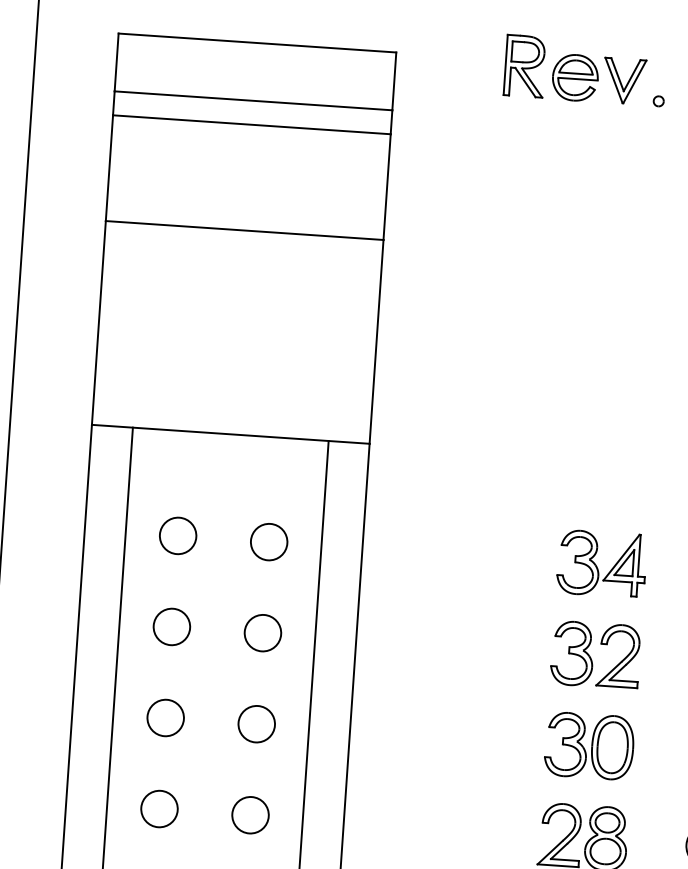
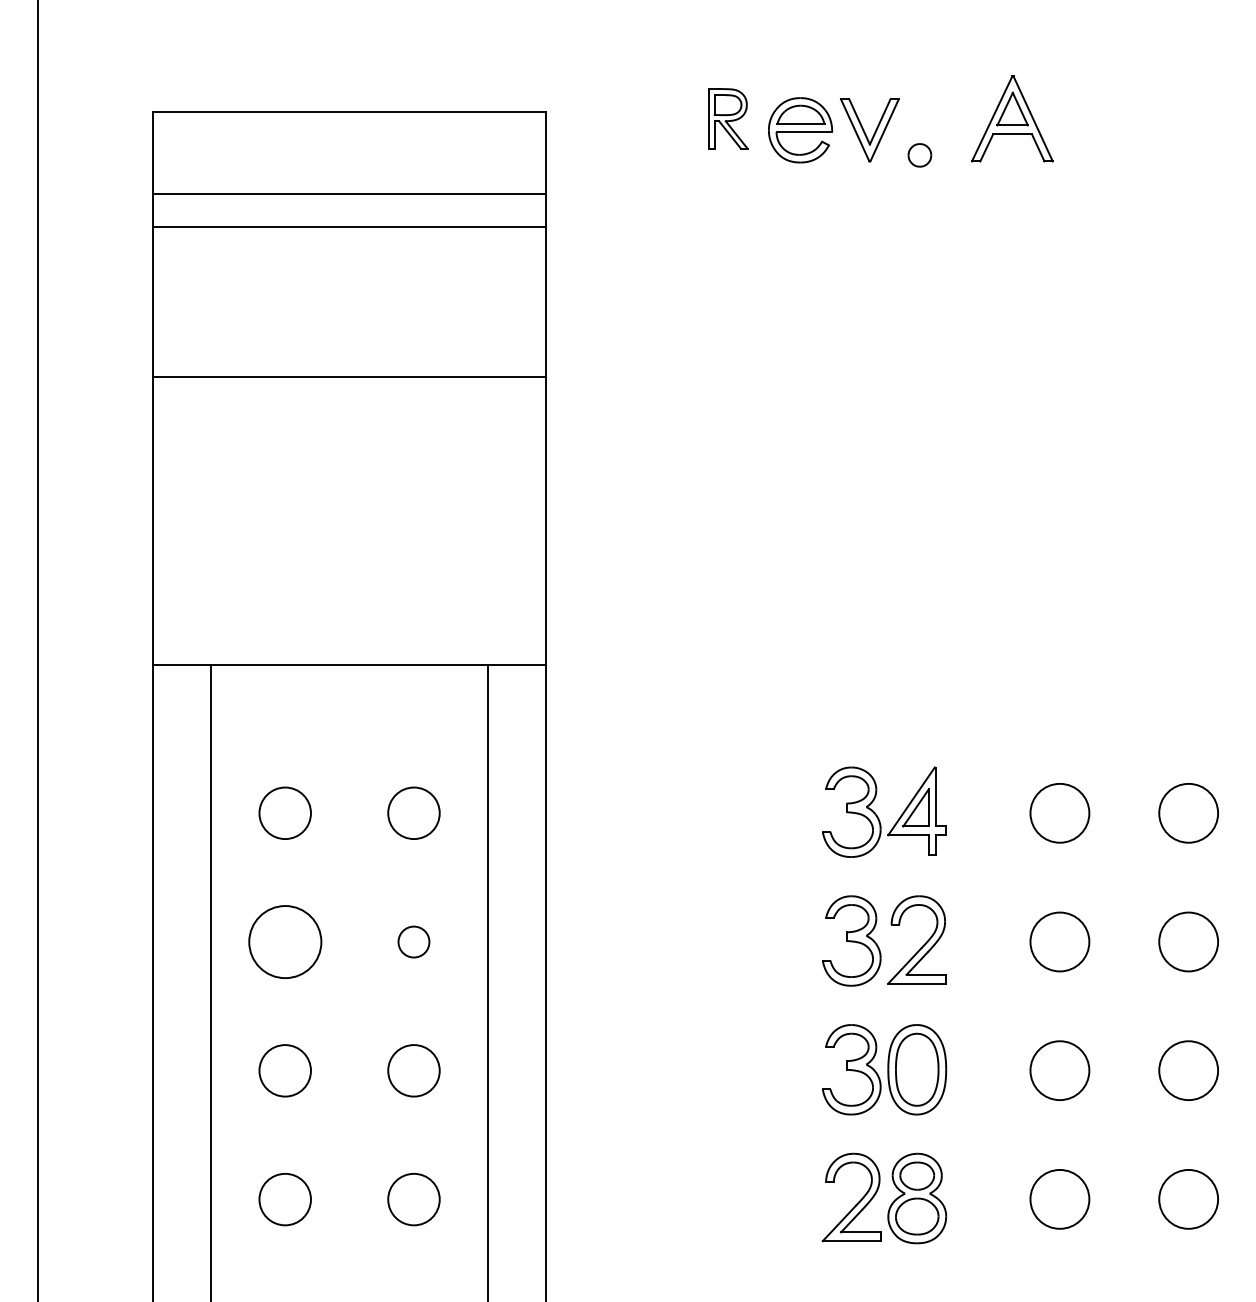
part: (525, 66) -> (728, 118), size x0.7
part: (659, 101) -> (920, 155), size x1.6
circle: (171, 626) -> (284, 941), size x1.4
circle: (262, 632) -> (413, 941), size x0.6

